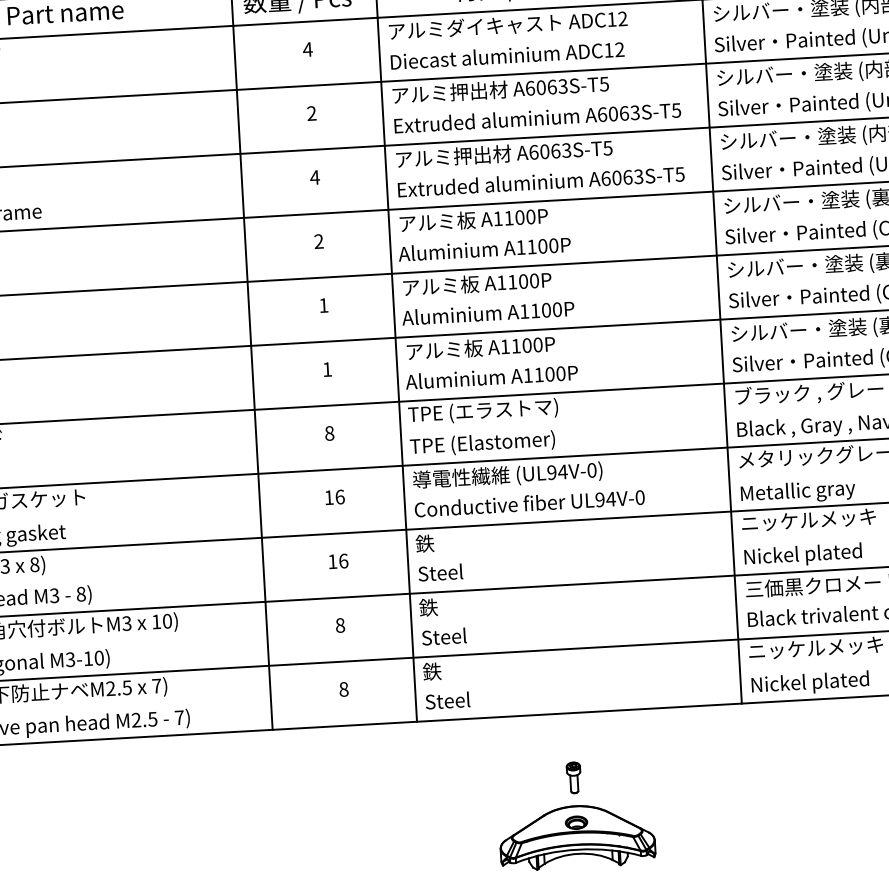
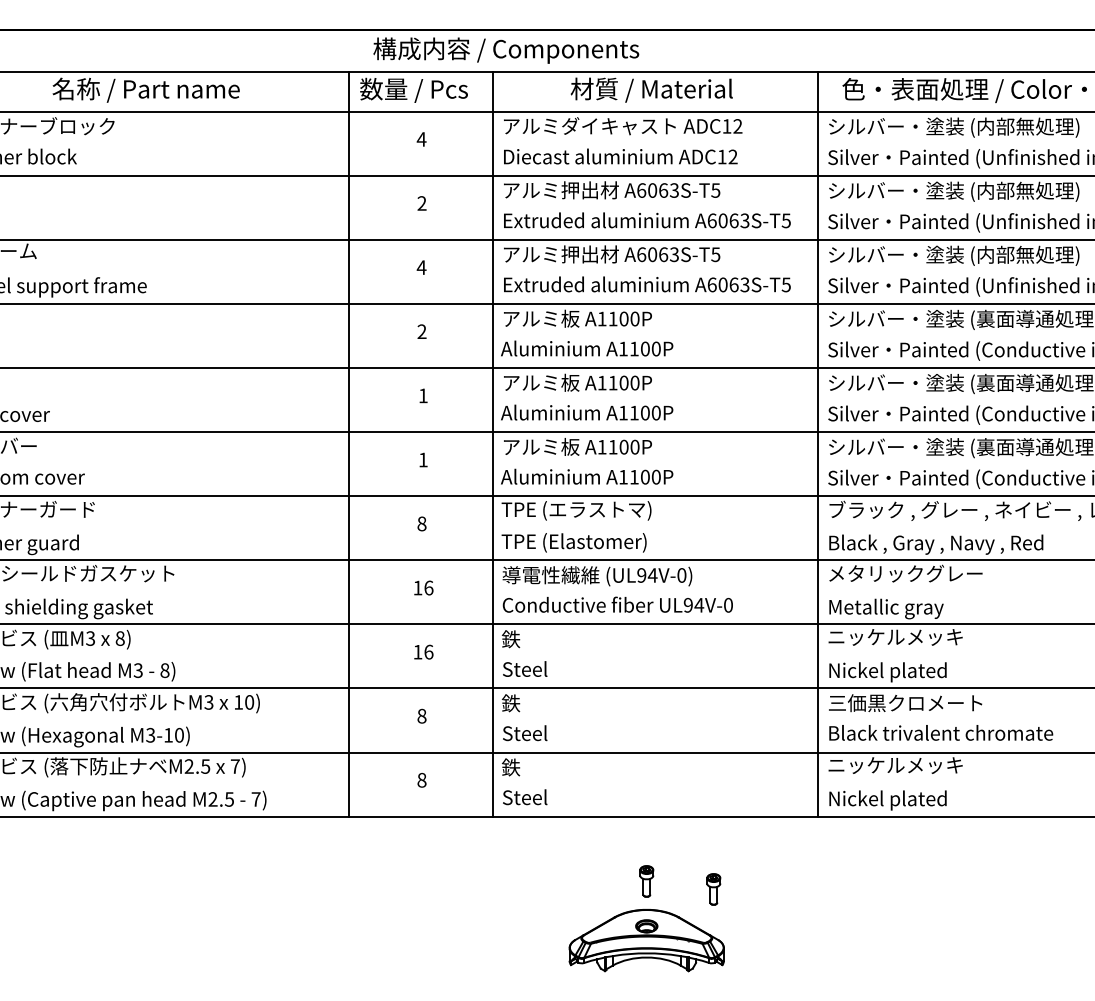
part: (641, 782) -> (713, 889), added

